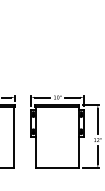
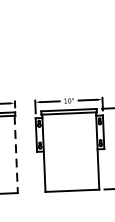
line: (14, 138) -> (16, 155), solid -> dashed

